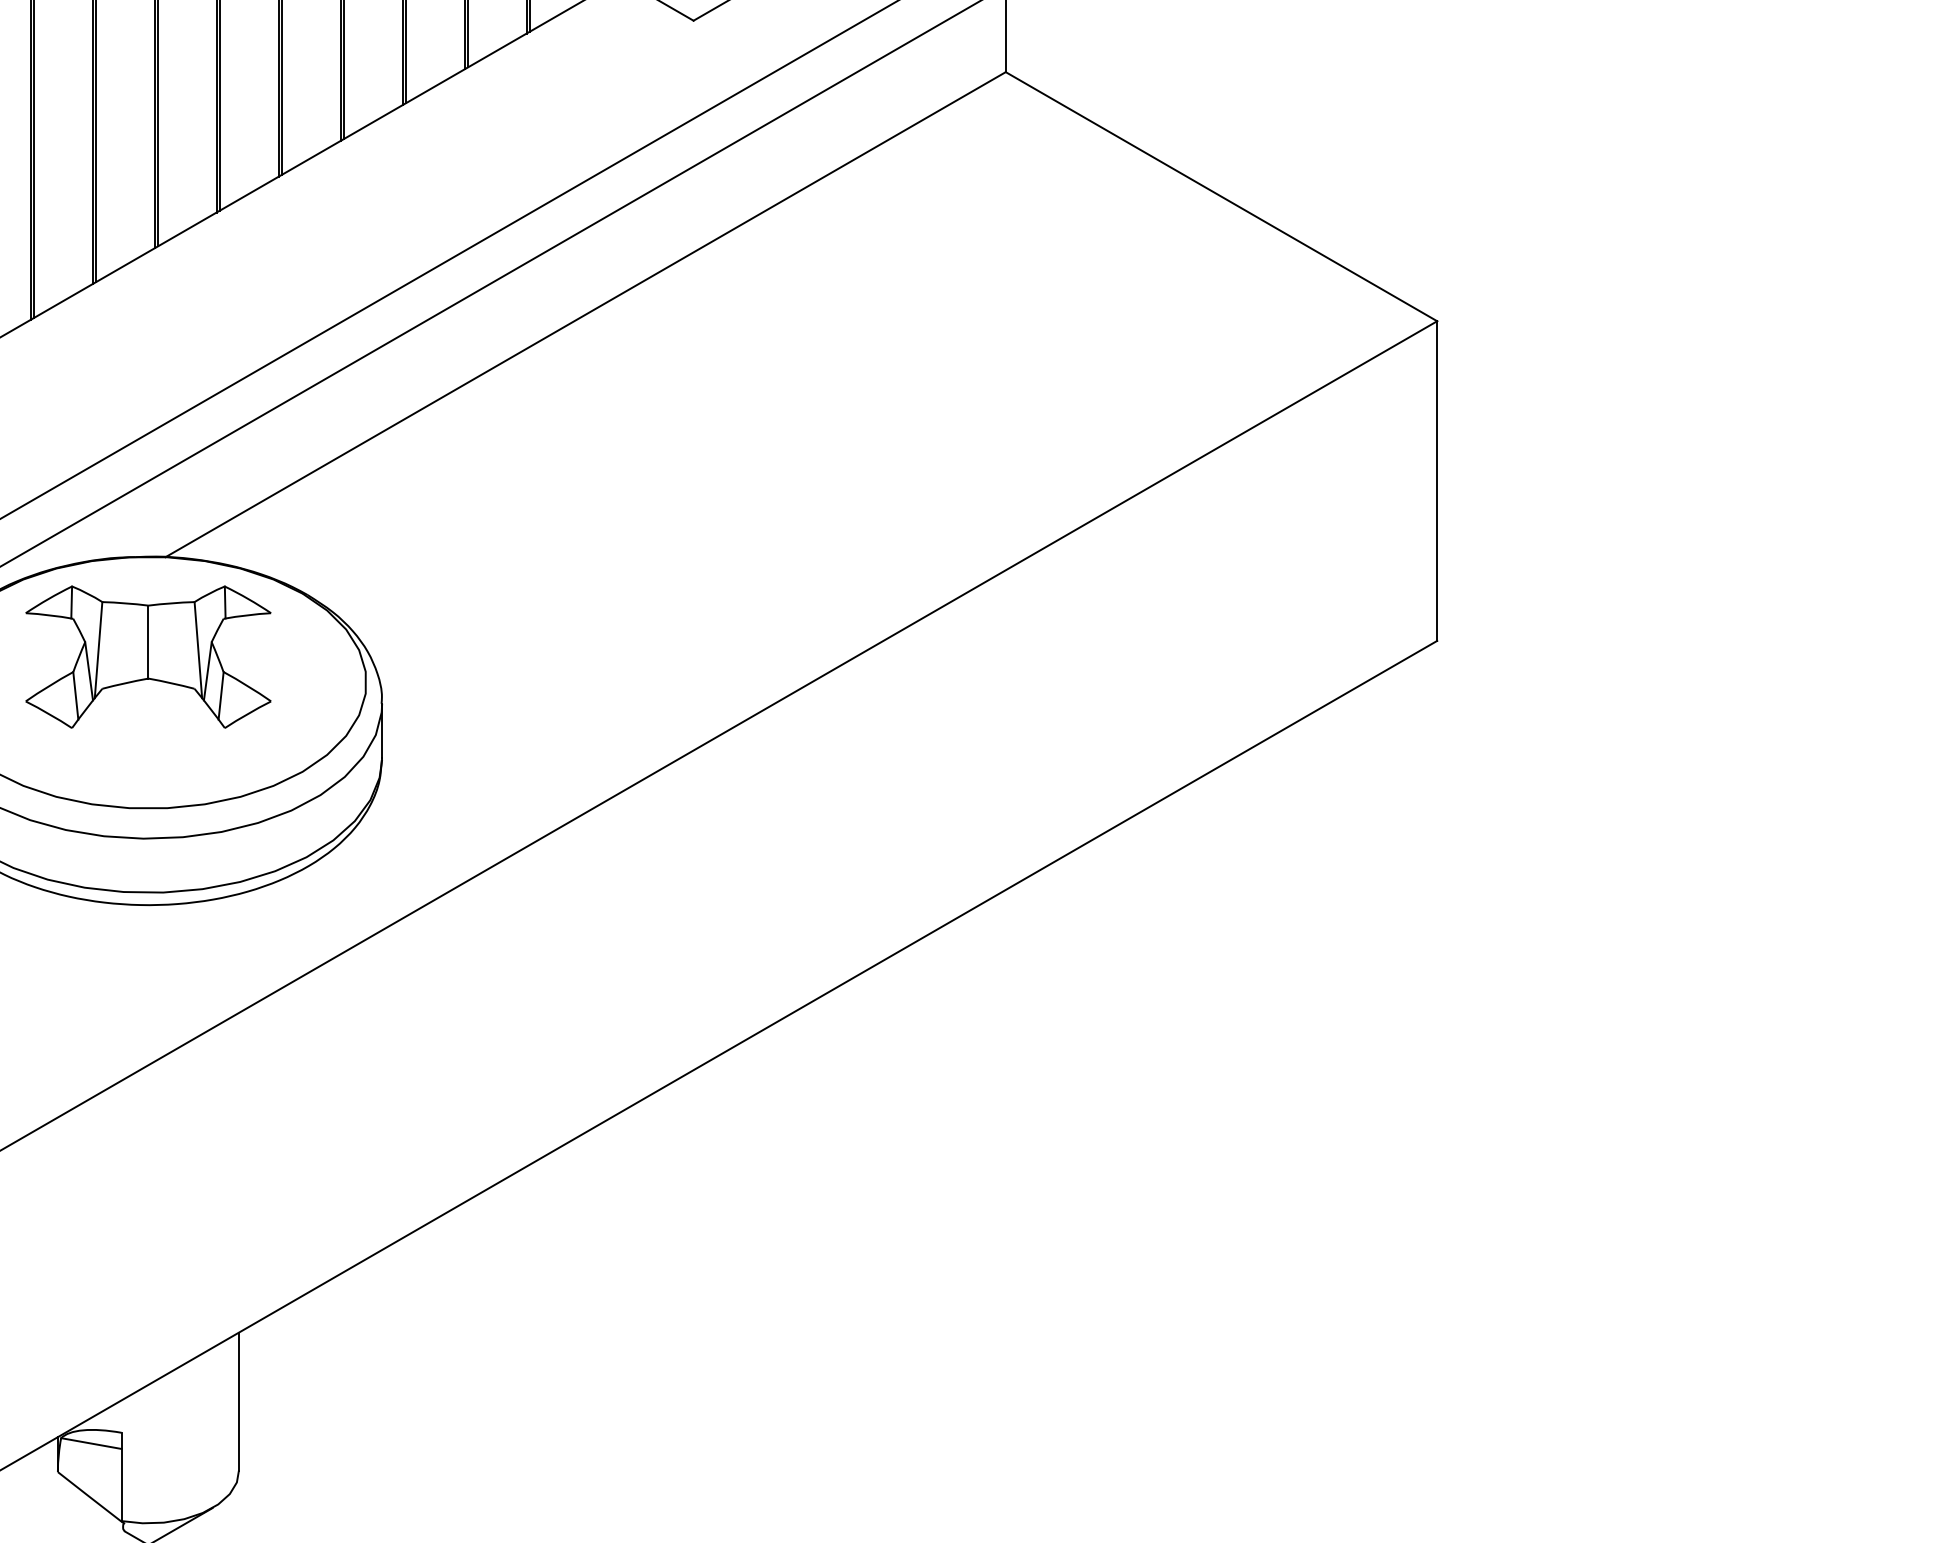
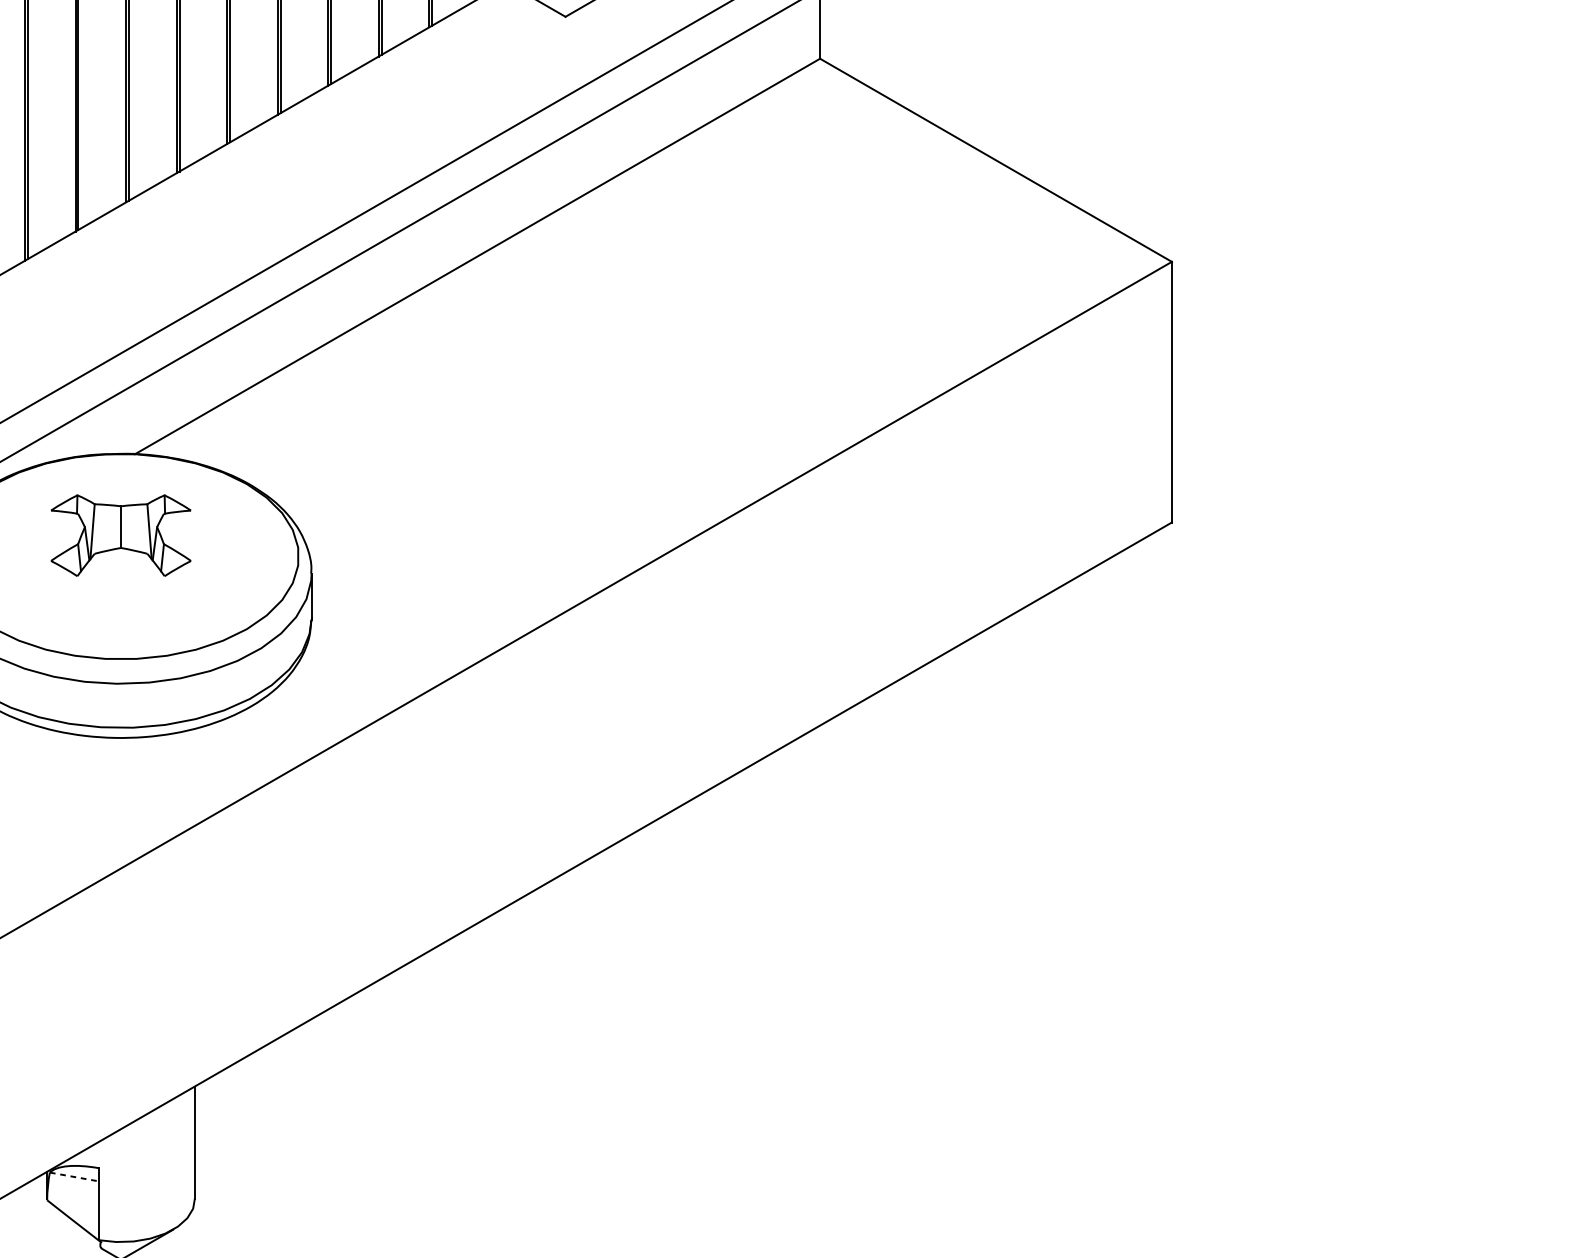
part: (148, 656) -> (121, 535), size x0.7
line: (91, 1443) -> (74, 1176), solid -> dashed

